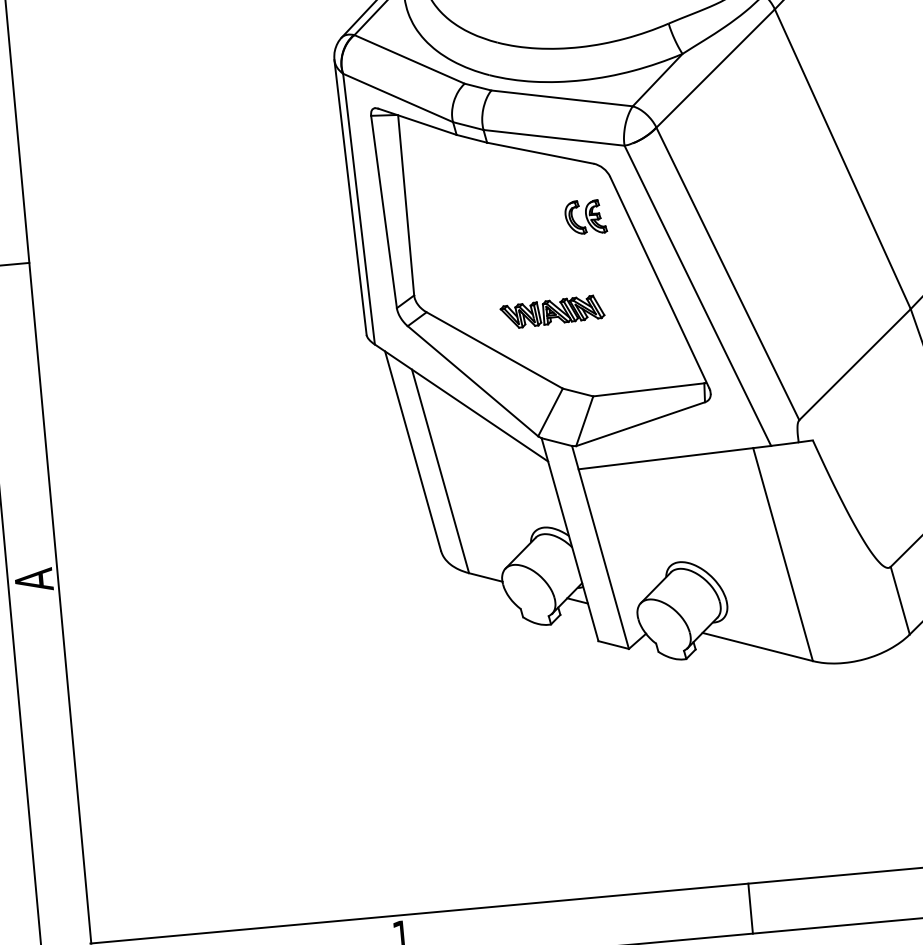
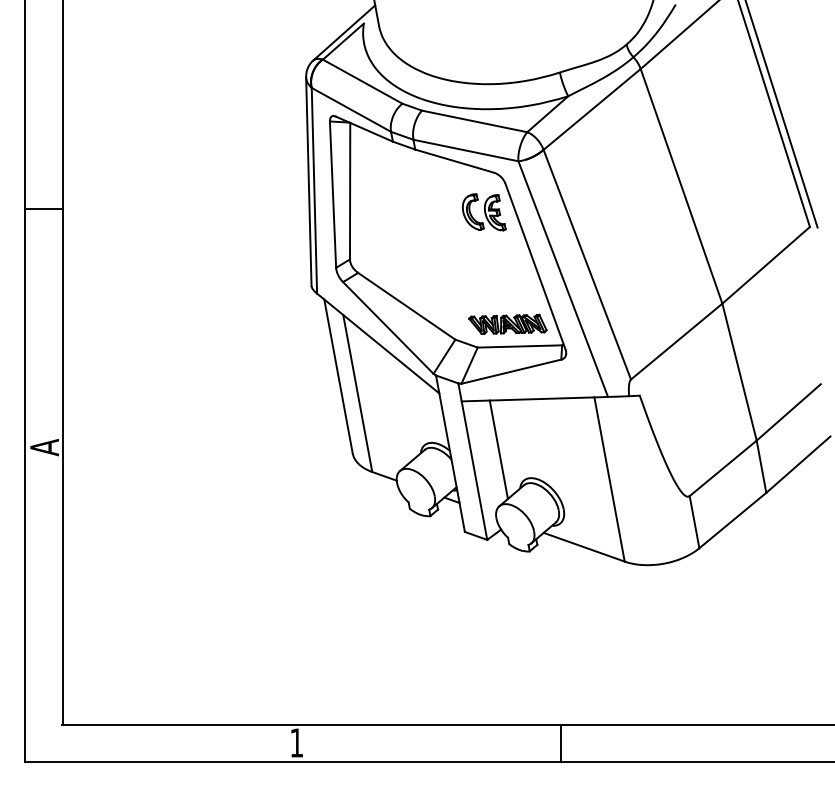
part: (585, 217) -> (484, 212), size x1.43
part: (551, 310) -> (507, 323), moved
line: (632, 528) -> (498, 449), added

